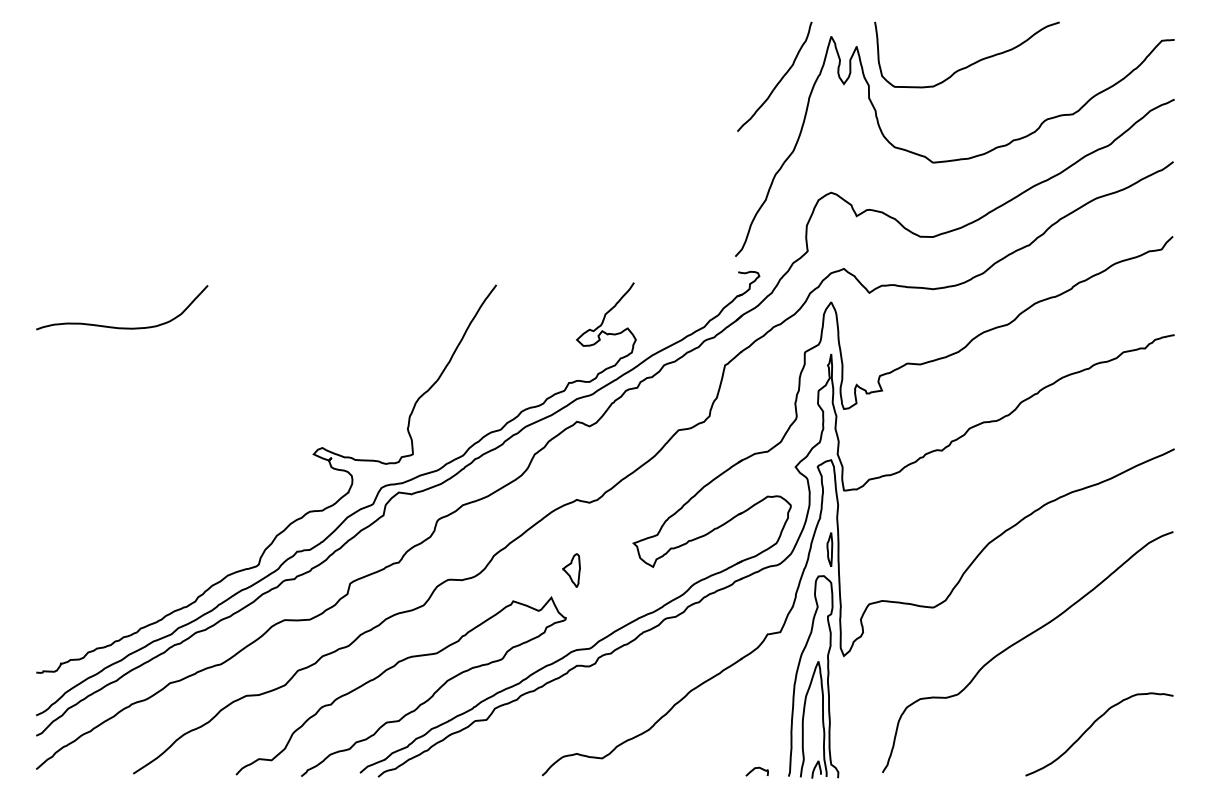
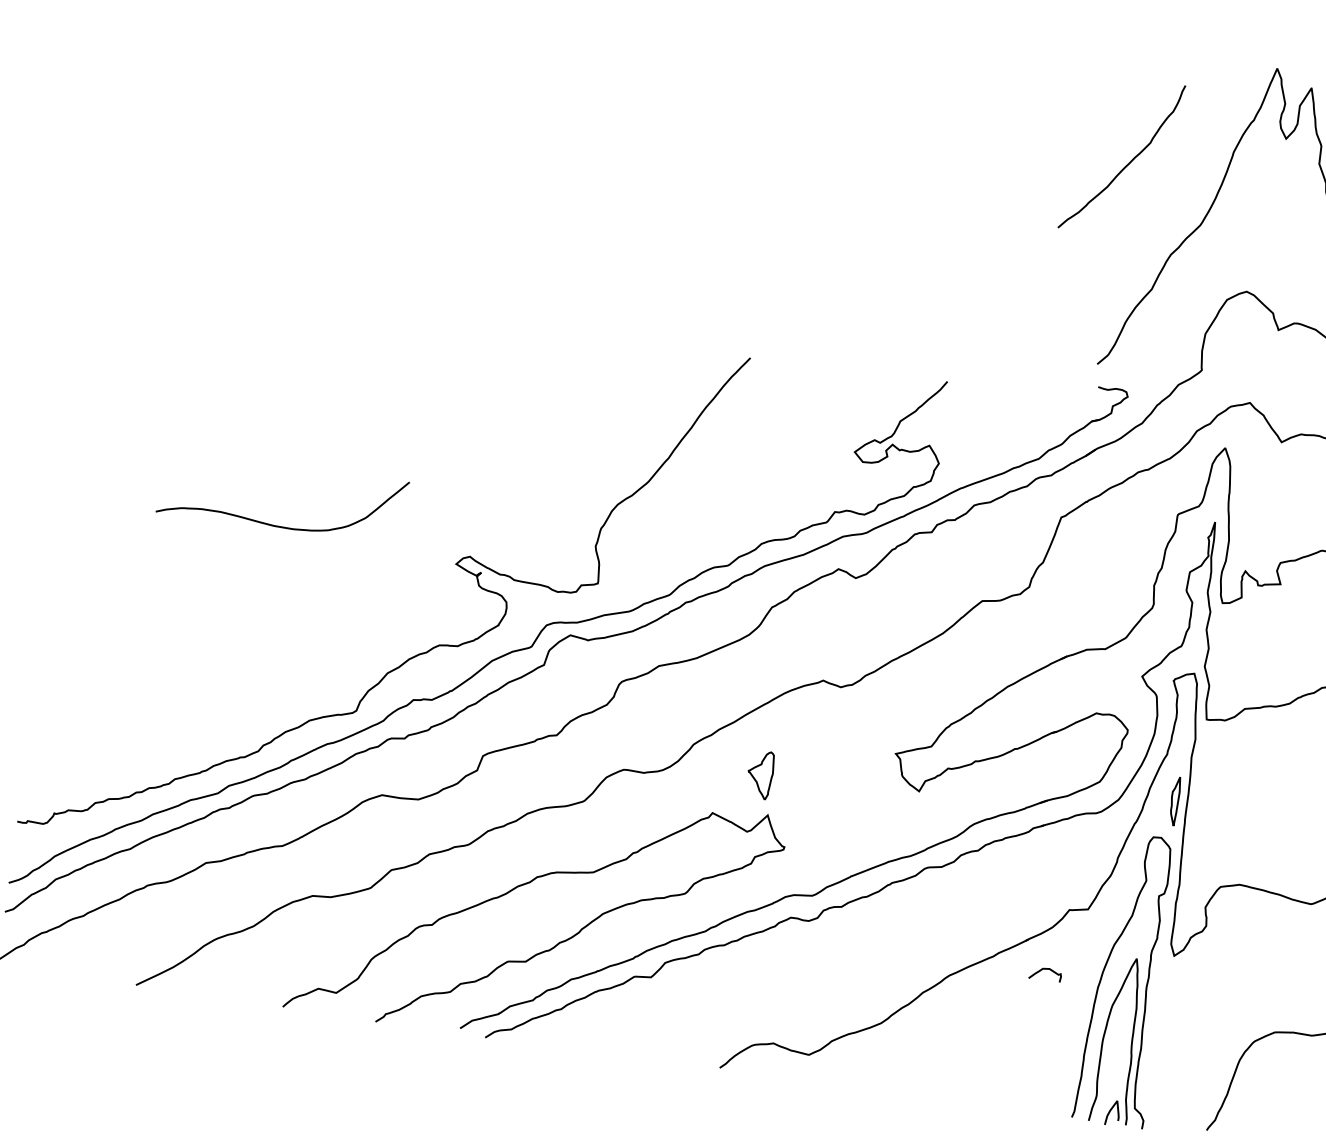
curve: (779, 80) -> (1127, 162), moved
curve: (122, 327) -> (279, 525), moved
part: (571, 570) -> (760, 774), moved
curve: (755, 769) -> (1043, 970), moved

